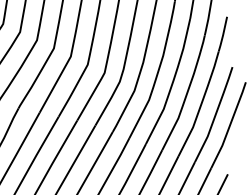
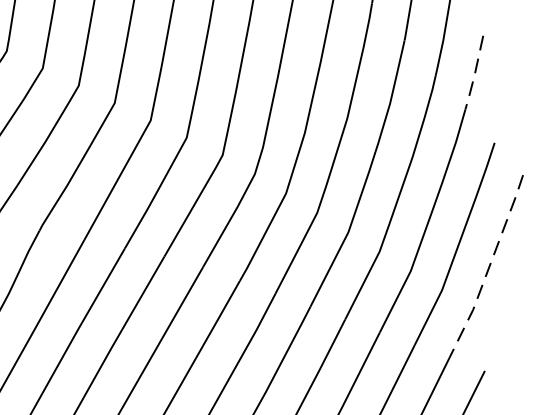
line: (223, 35) -> (475, 75), solid -> dashed
line: (229, 126) -> (488, 269), solid -> dashed

